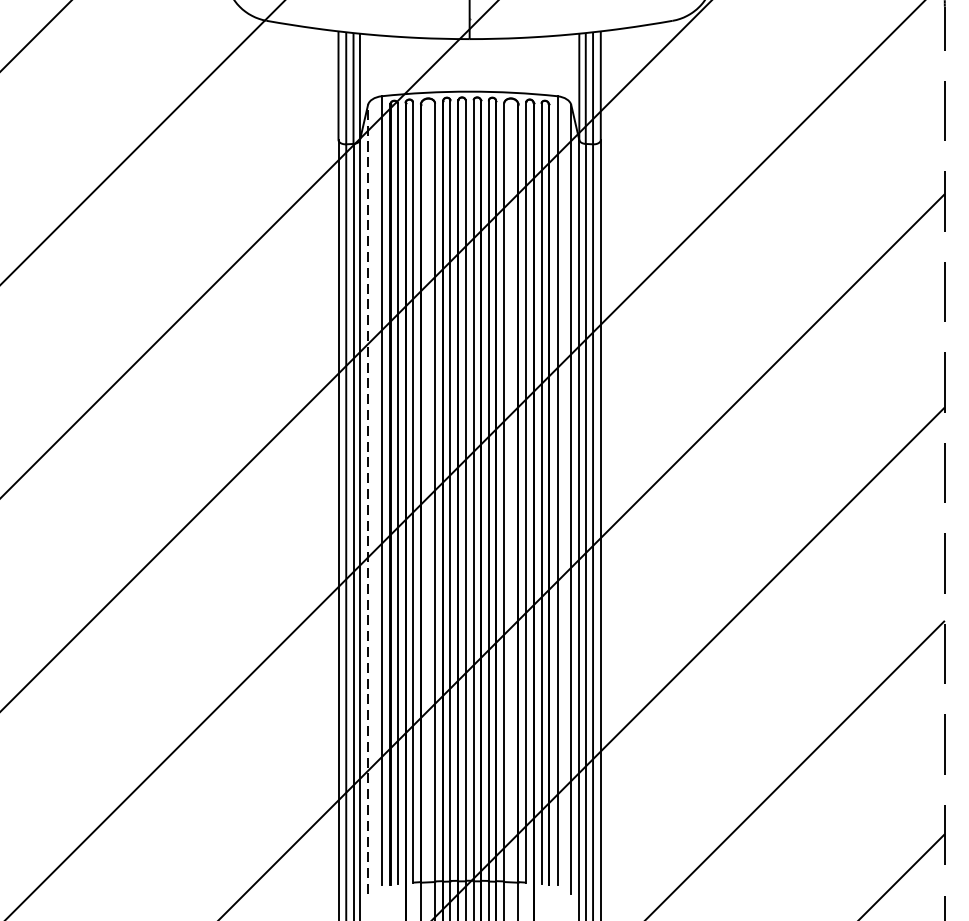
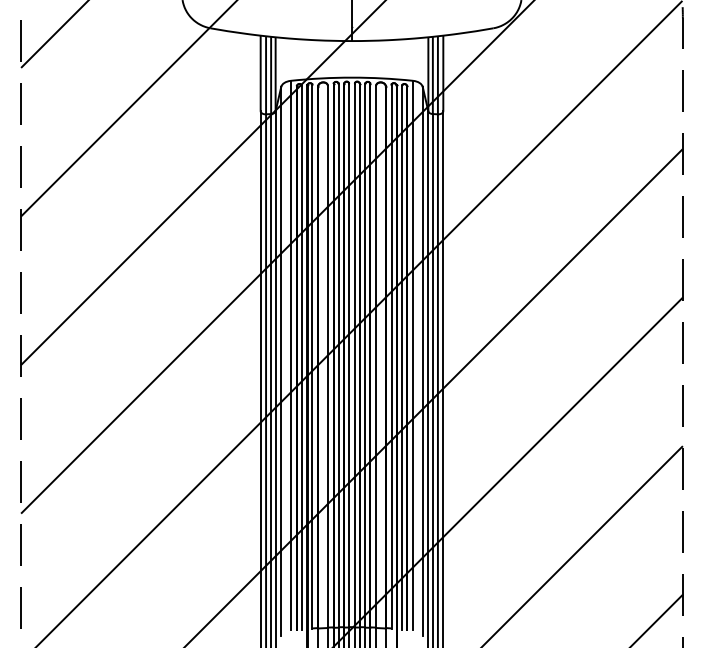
line: (368, 499) -> (281, 361), dashed -> solid

